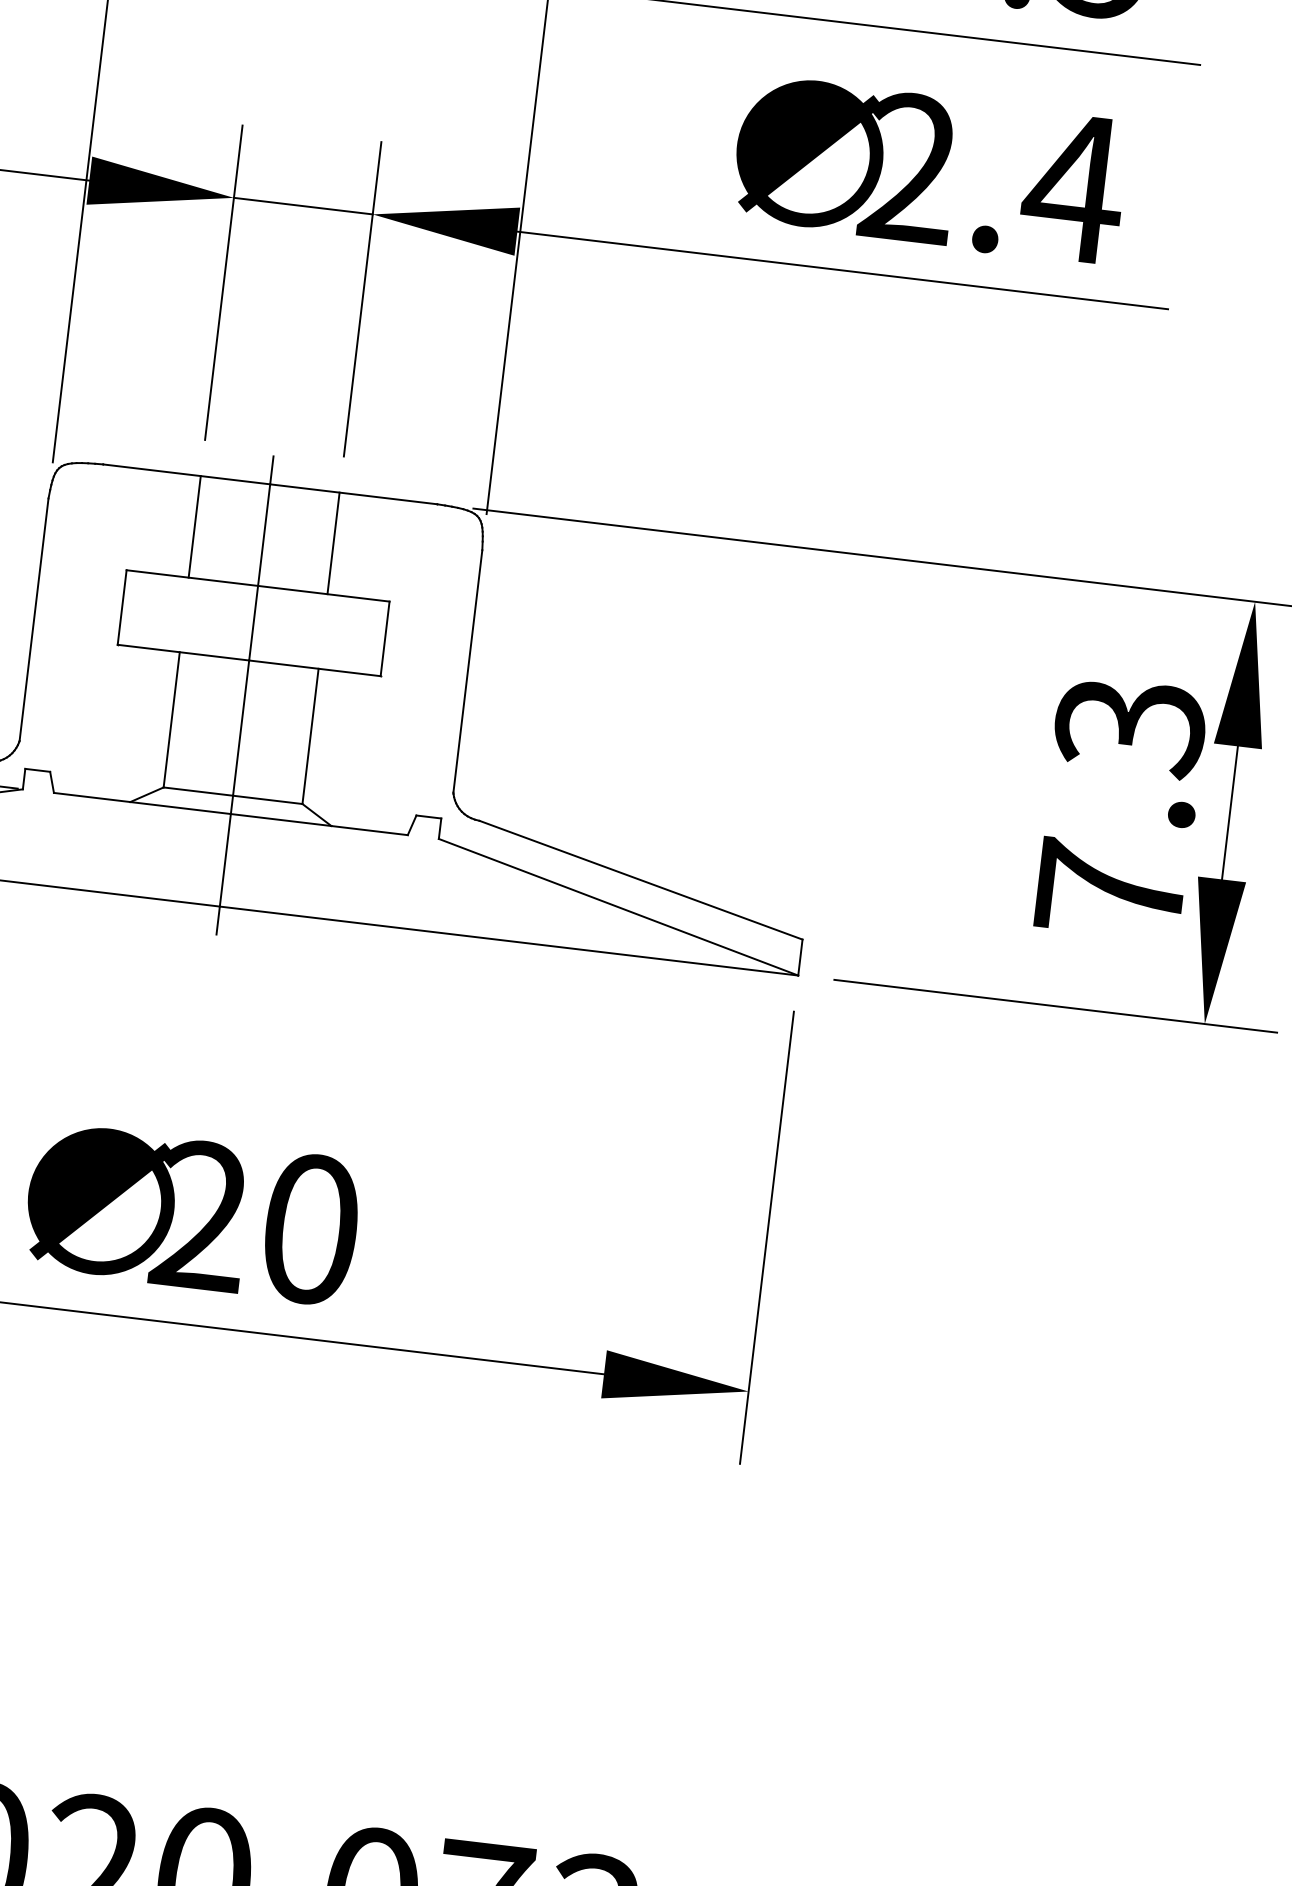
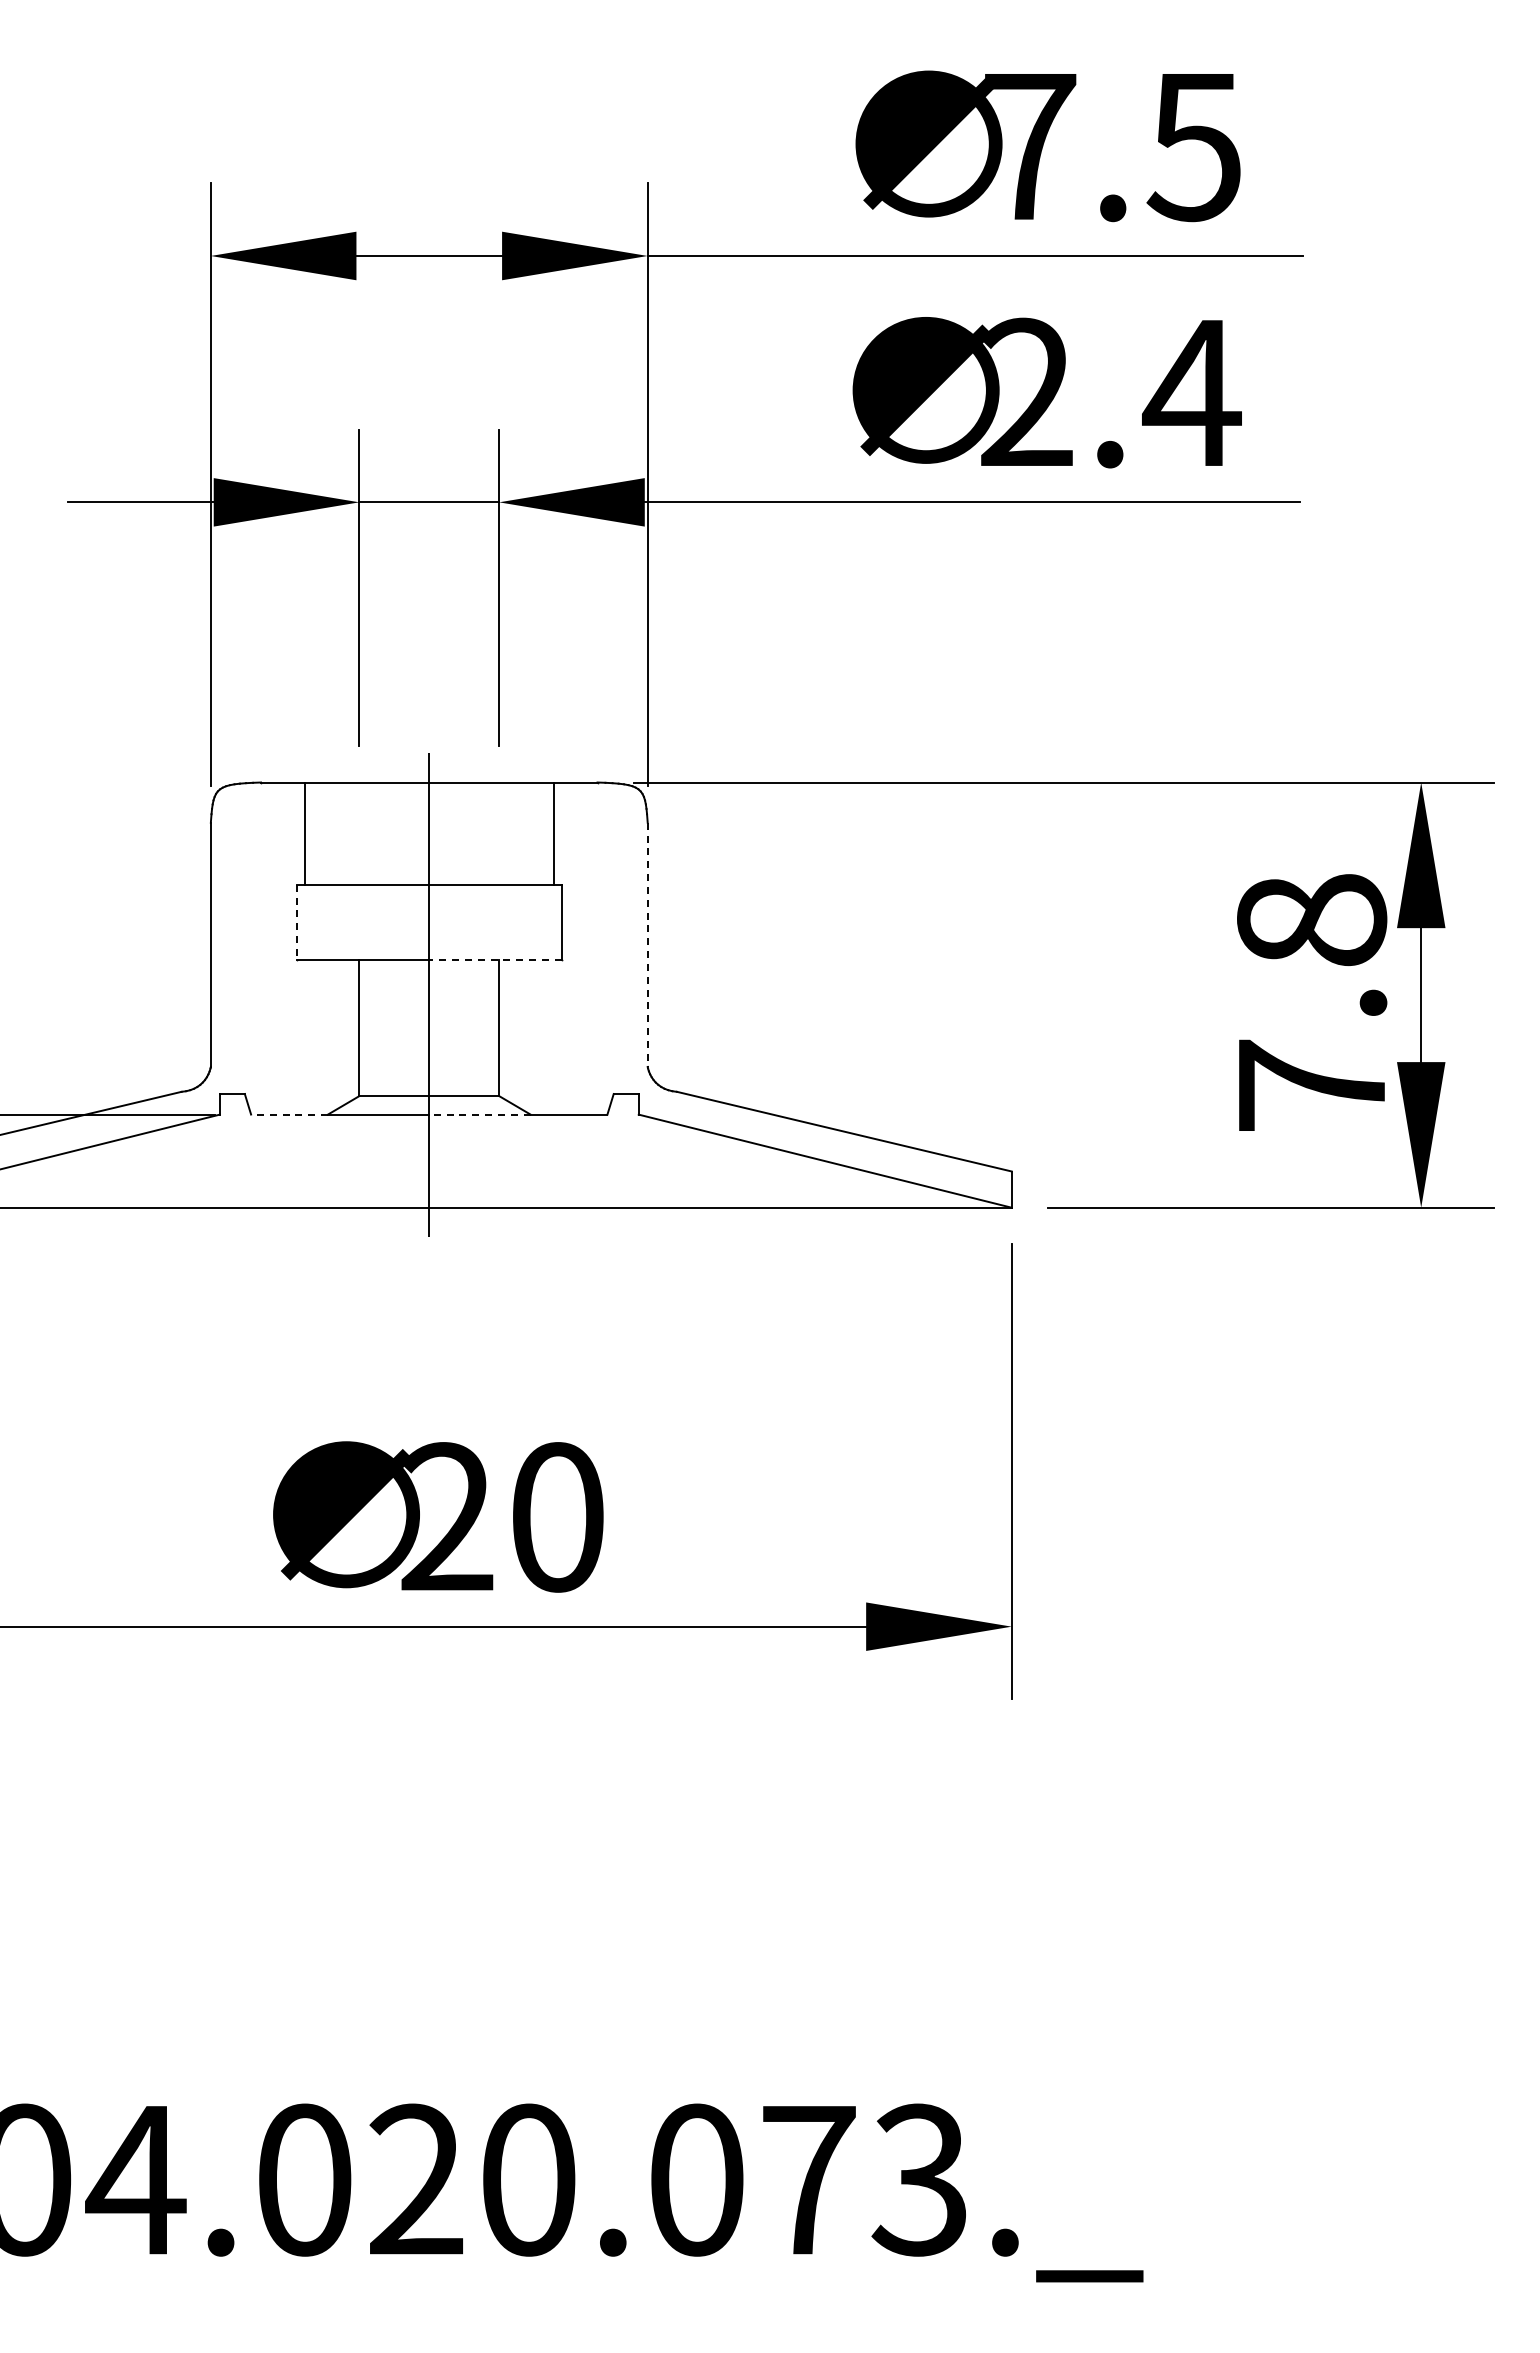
line: (194, 526) -> (305, 833), moved
line: (333, 543) -> (554, 833), moved
line: (121, 607) -> (296, 922), solid -> dashed
line: (313, 667) -> (494, 959), solid -> dashed
line: (467, 672) -> (647, 945), solid -> dashed
text: (1129, 726) -> (1311, 921), 7.3 -> 7.8
line: (92, 797) -> (289, 1114), solid -> dashed
line: (280, 819) -> (479, 1114), solid -> dashed

